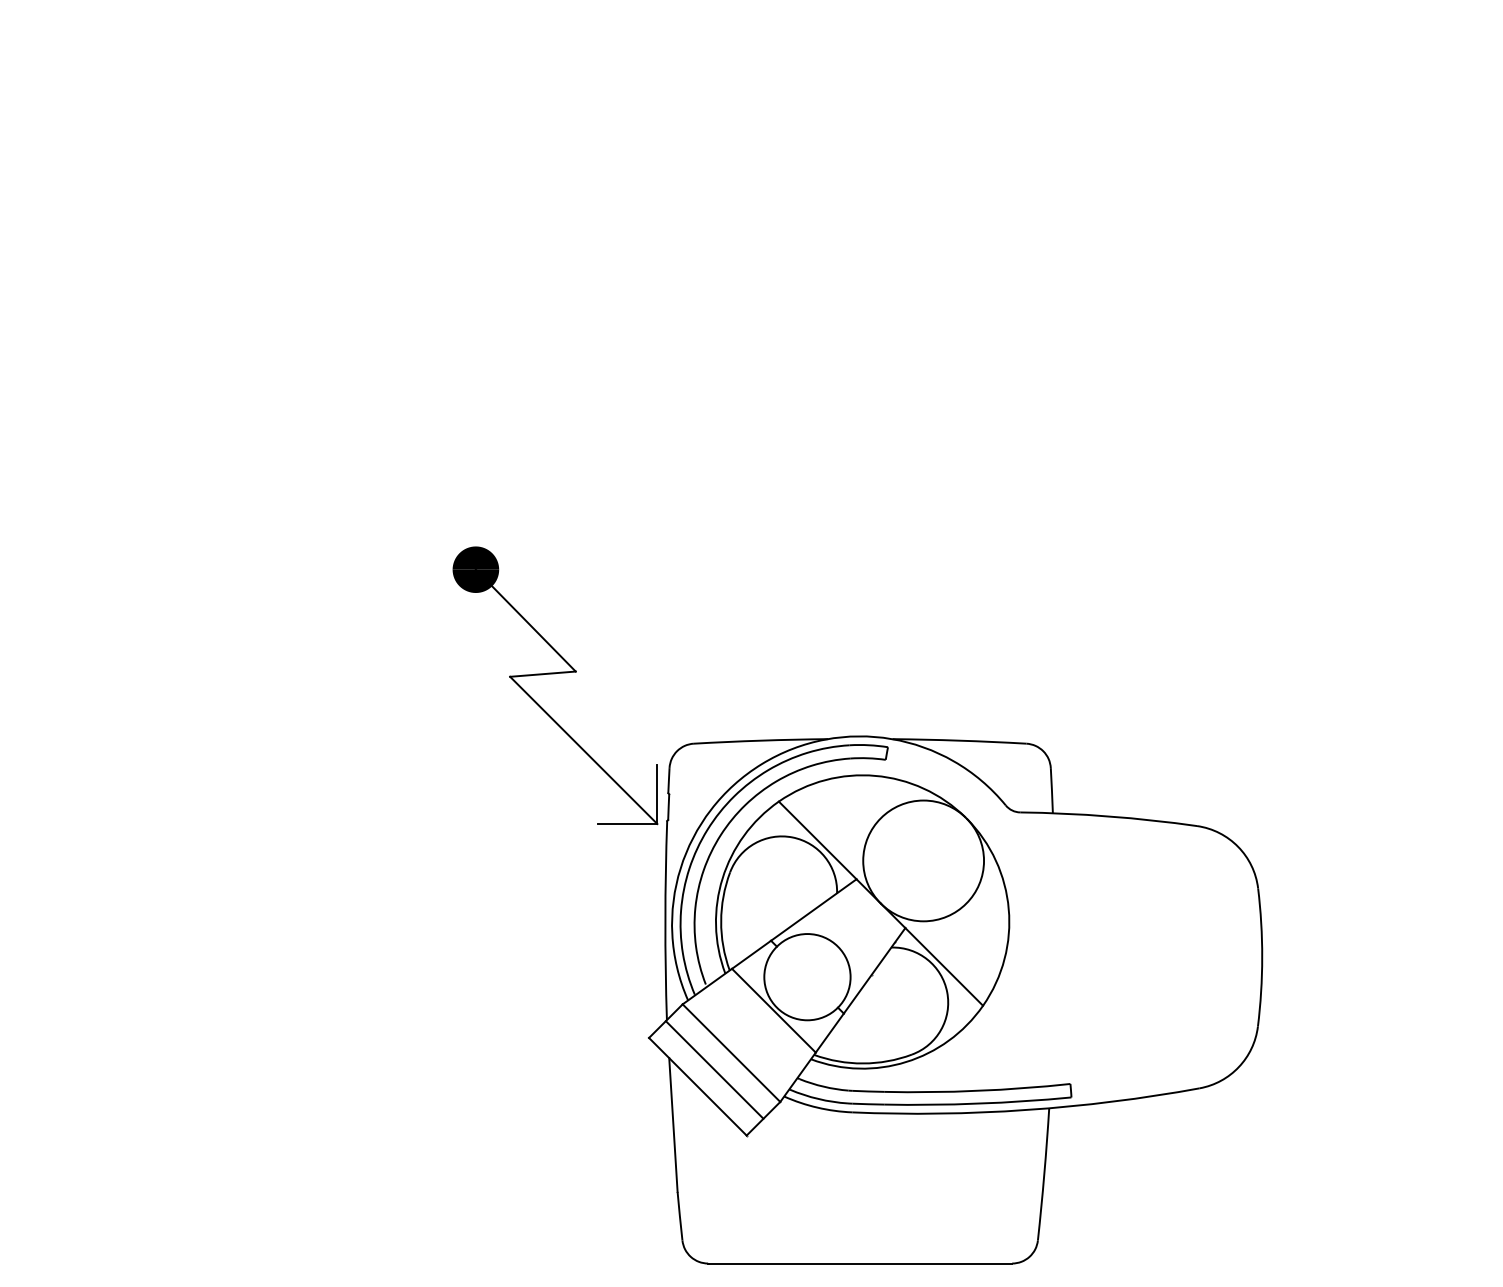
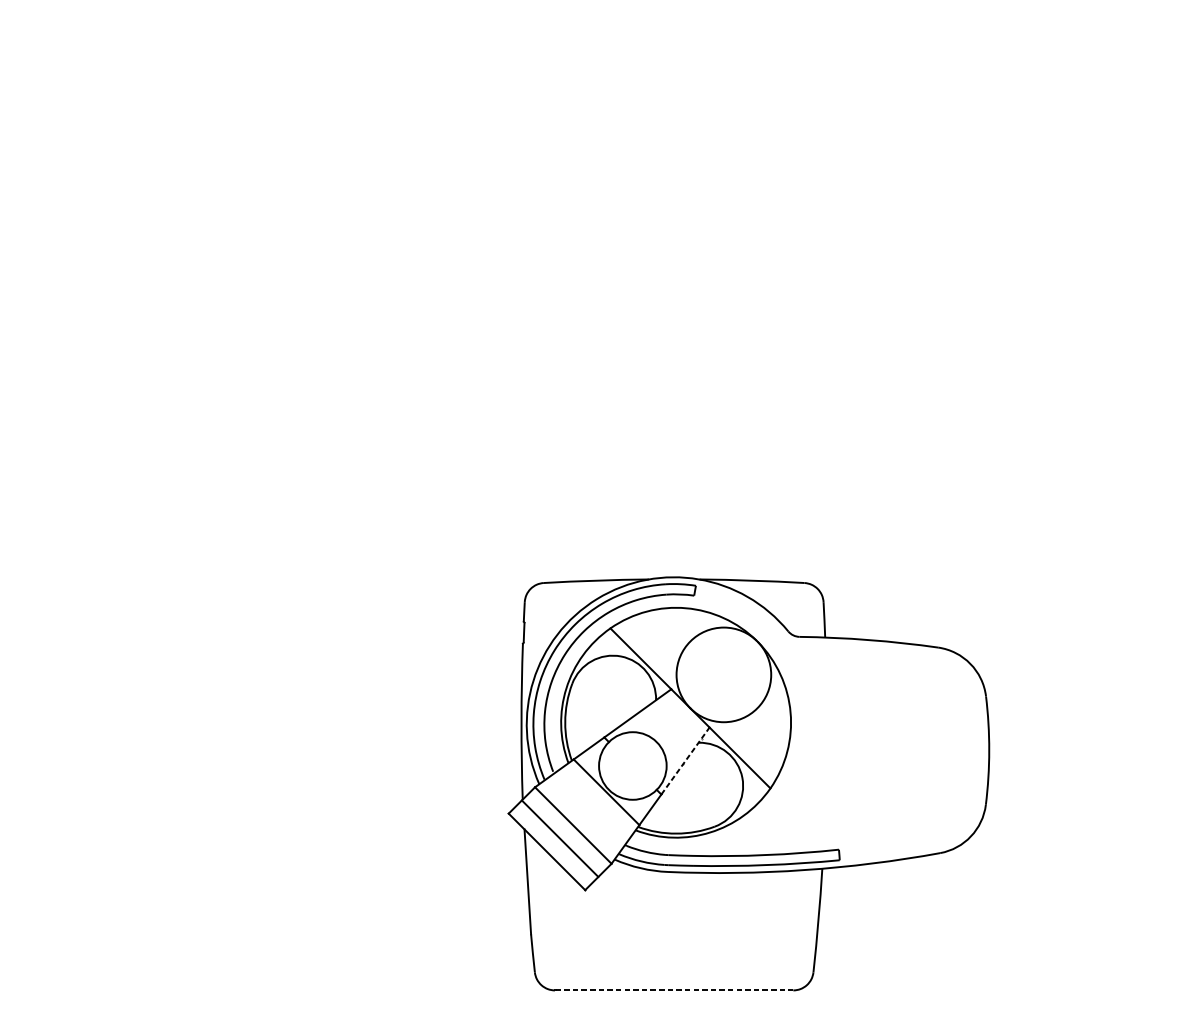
part: (555, 674) -> (435, 528), removed
line: (874, 970) -> (685, 760), solid -> dashed
line: (860, 1263) -> (674, 990), solid -> dashed

